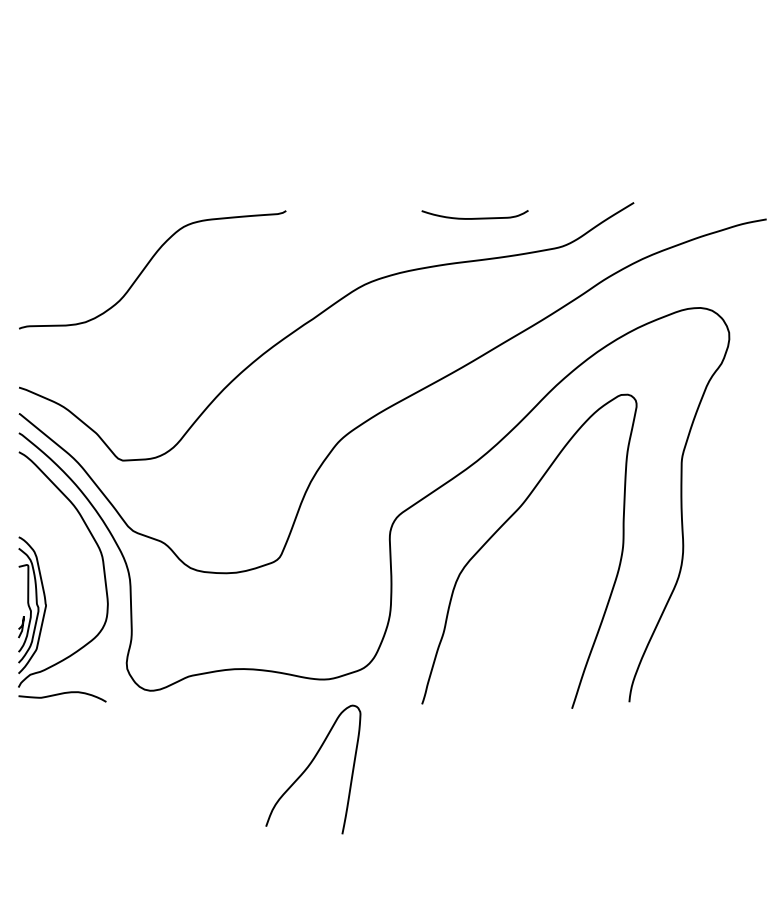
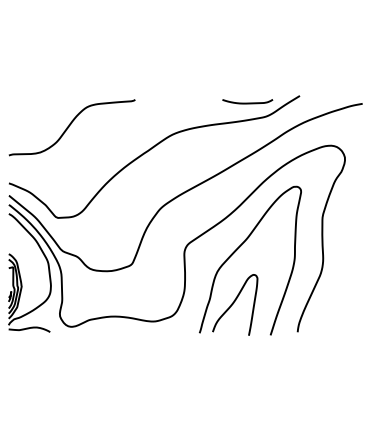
curve: (474, 216) -> (247, 102), moved
curve: (311, 766) -> (234, 303), moved

